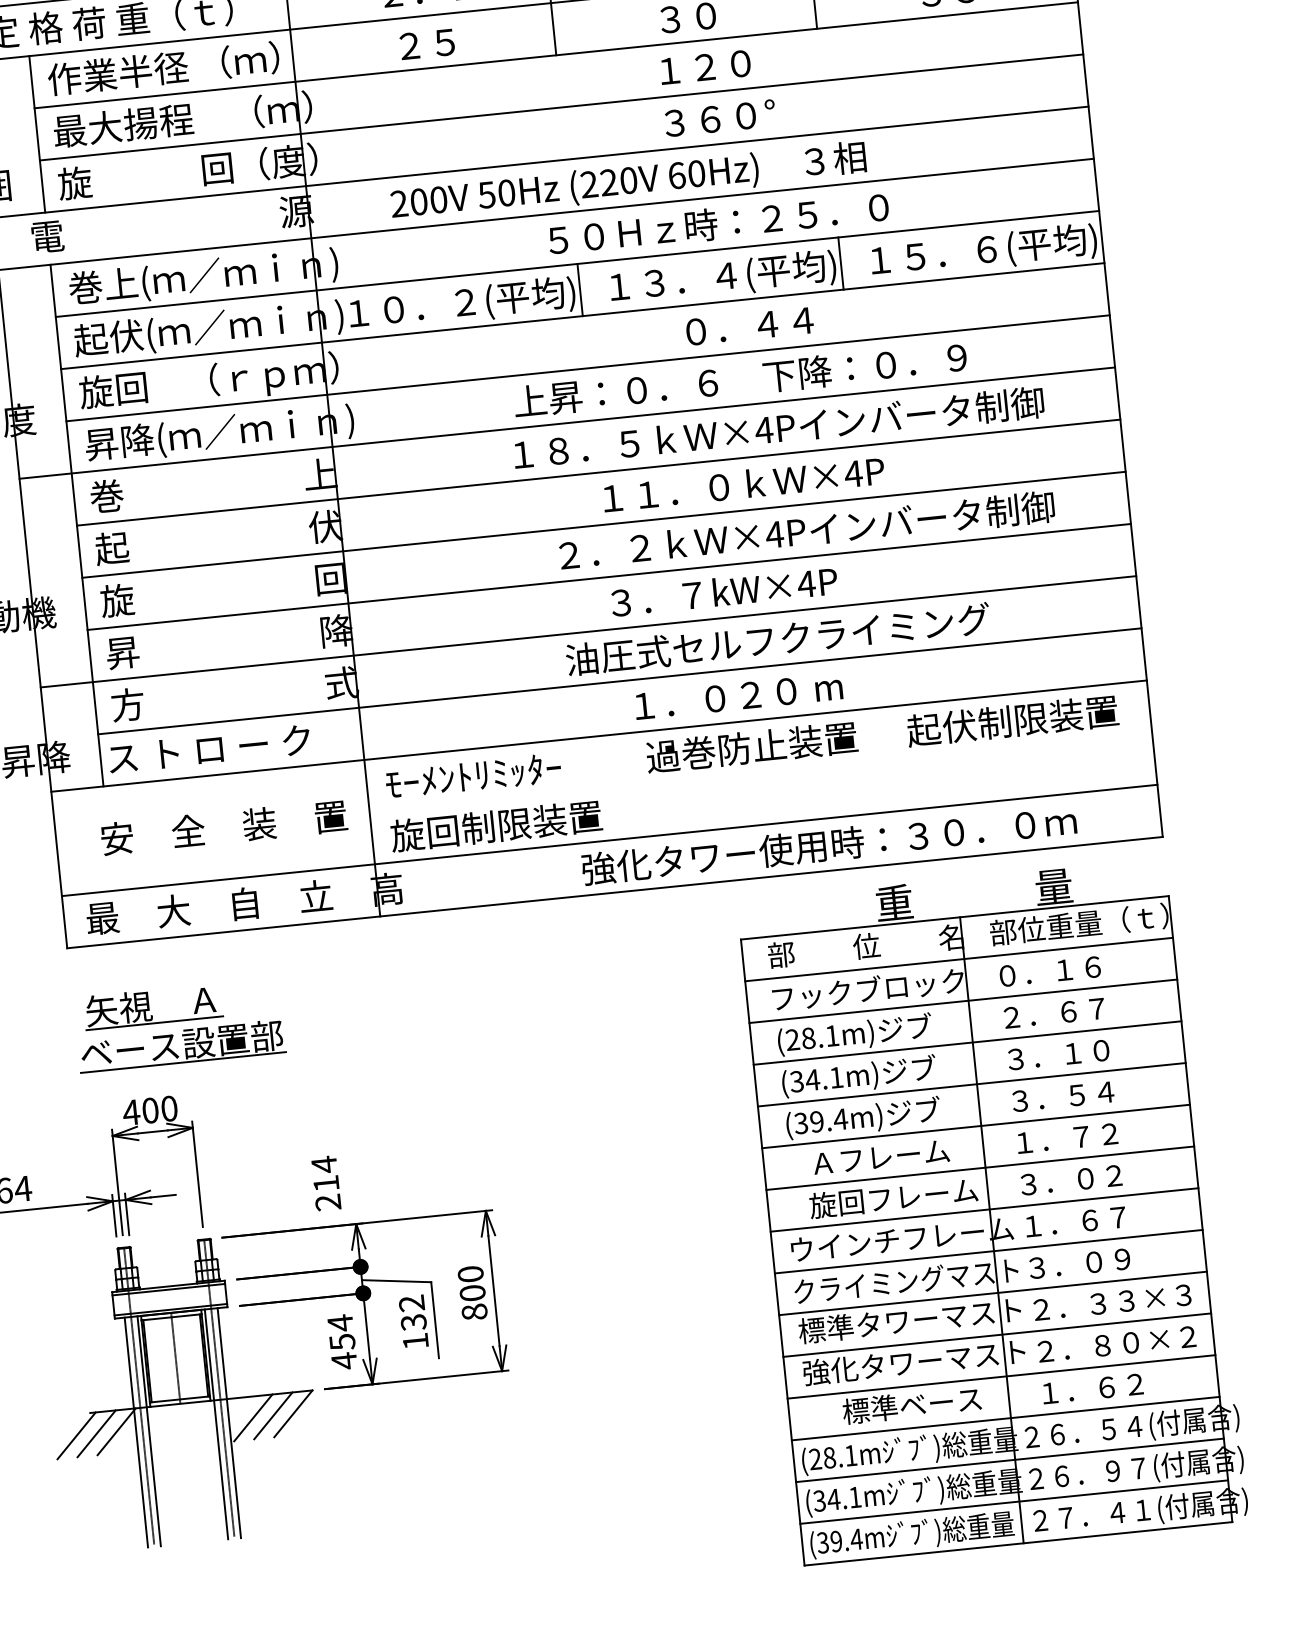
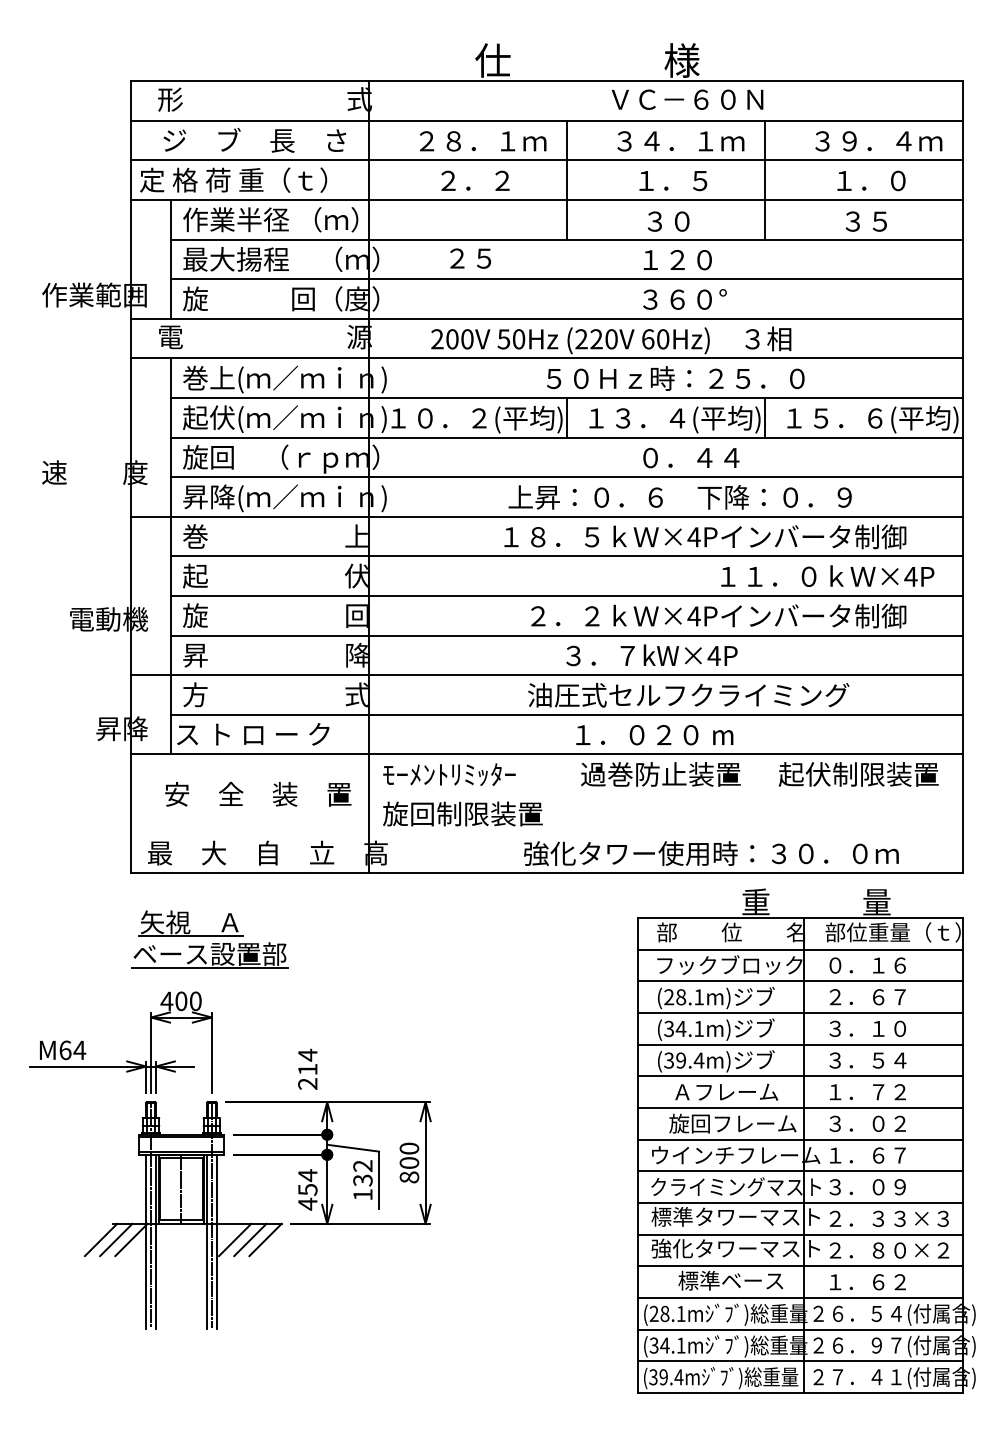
text: (427, 44) -> (470, 258), moved
text: (743, 483) -> (827, 575), moved
line: (609, 840) -> (546, 833), removed

